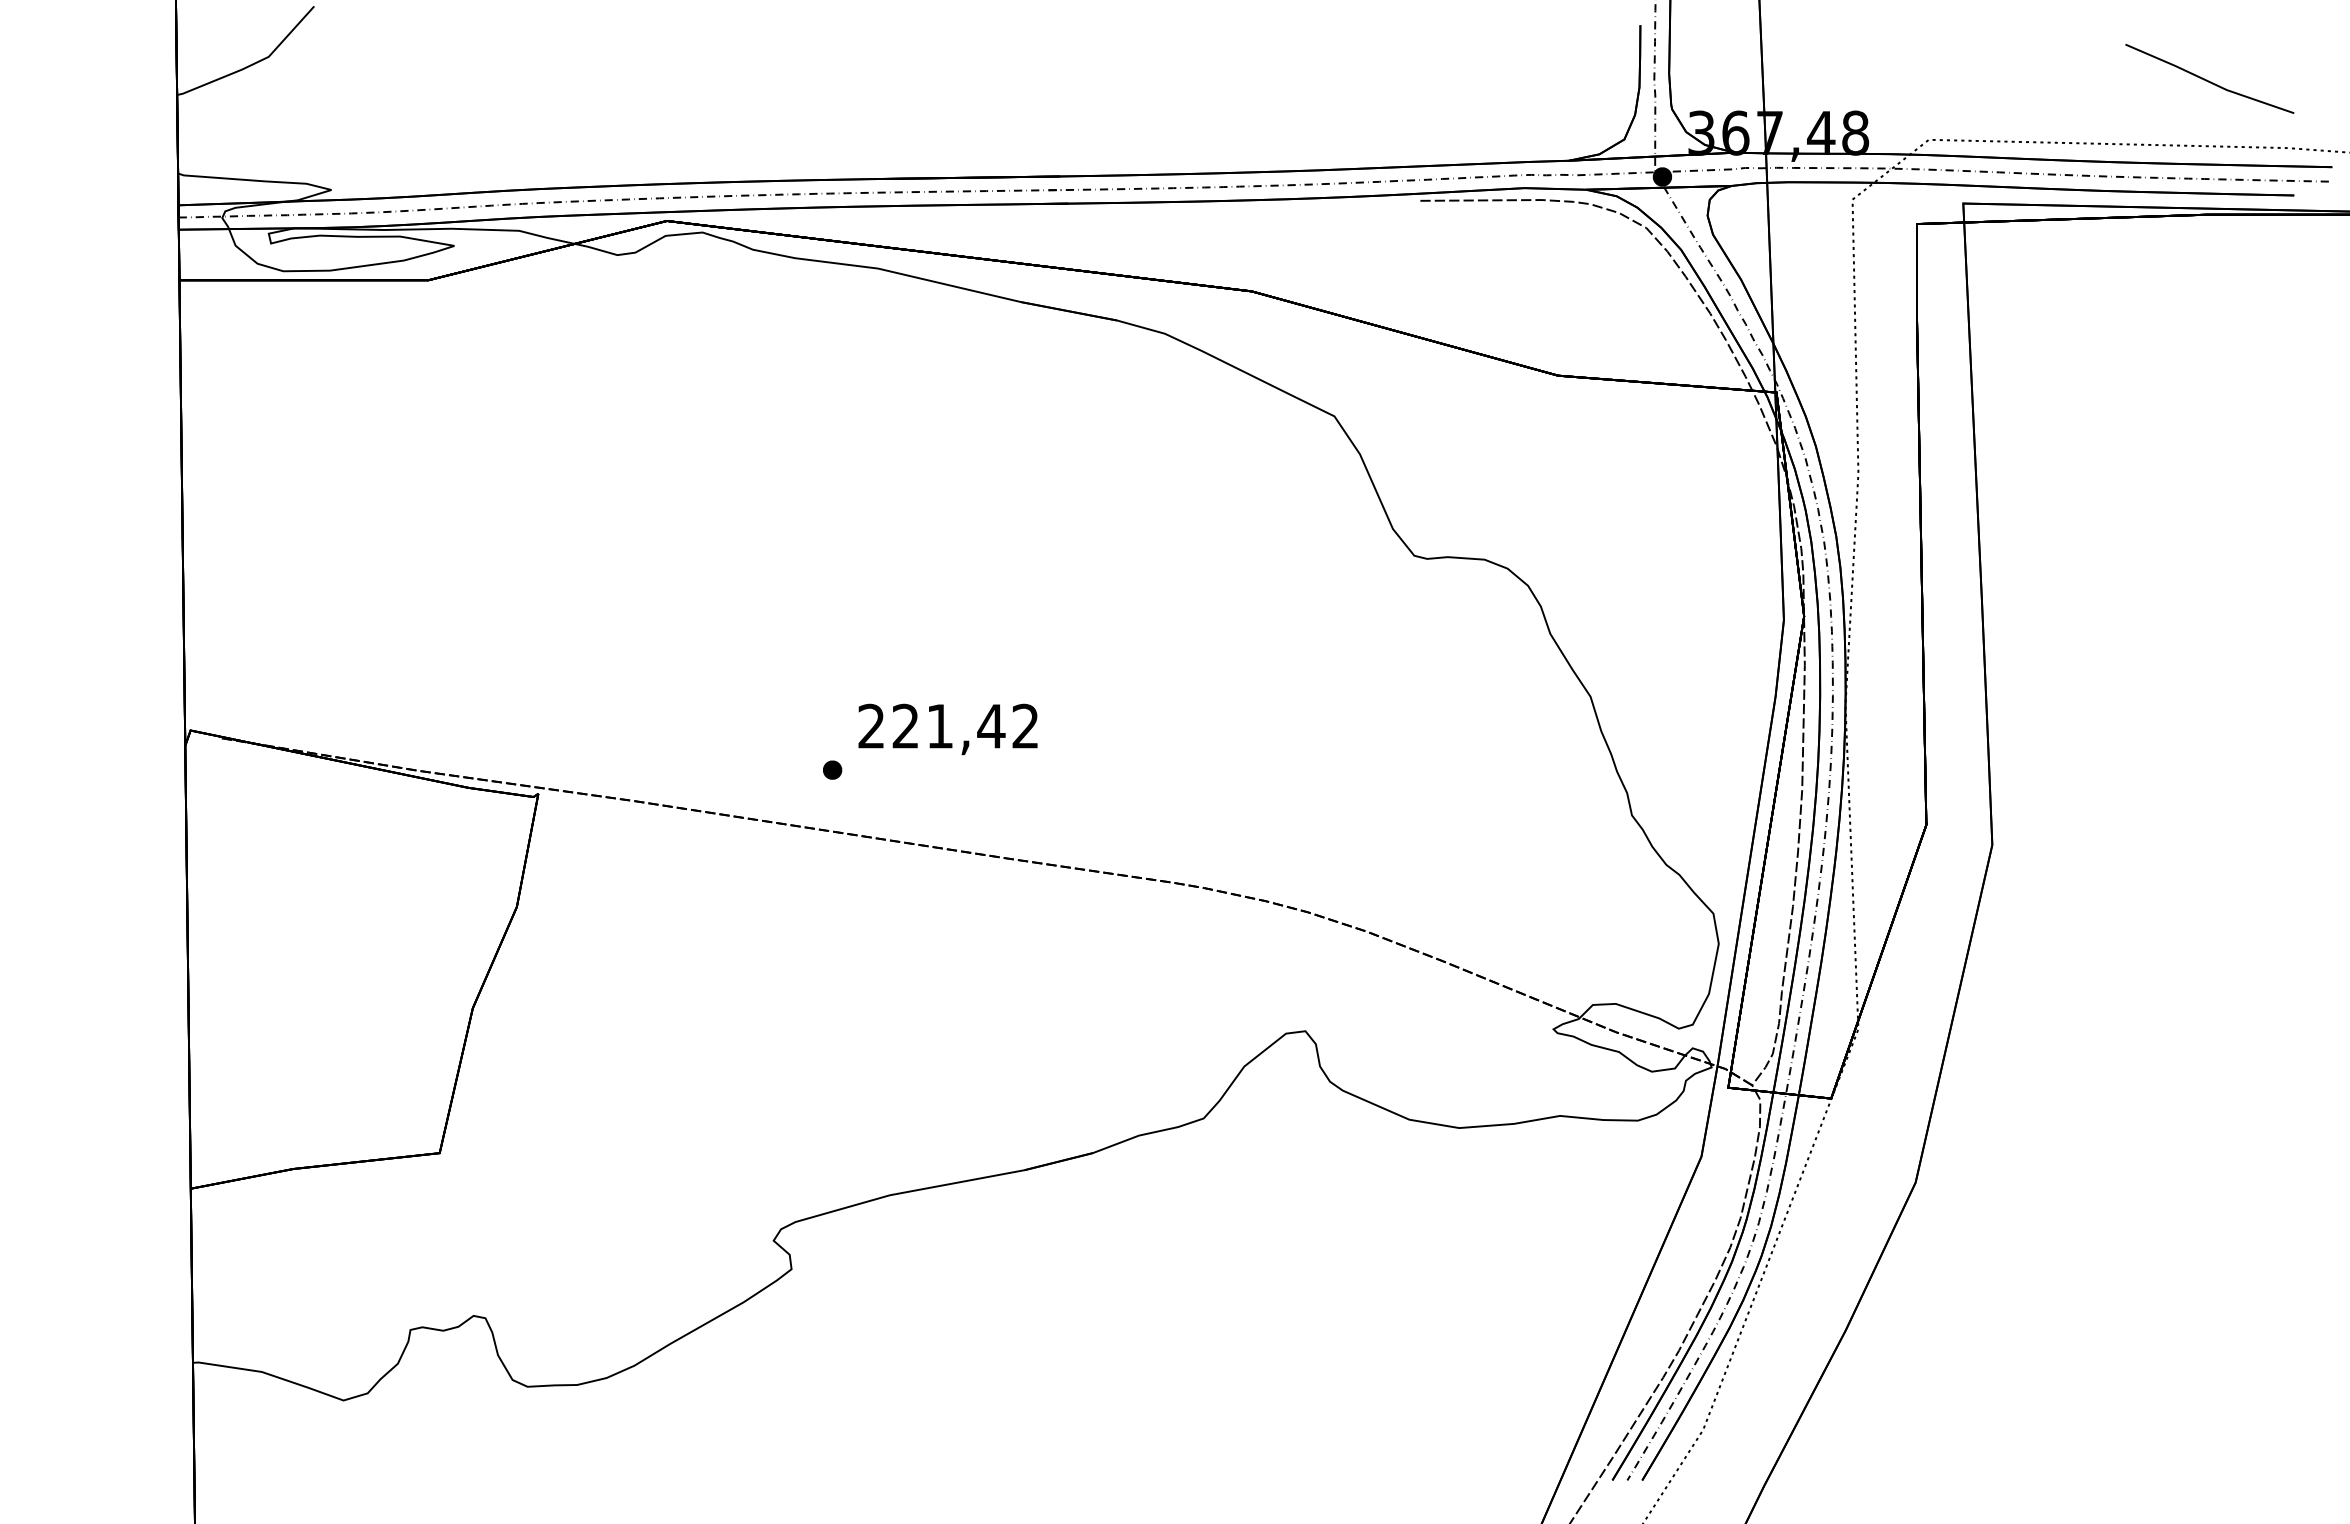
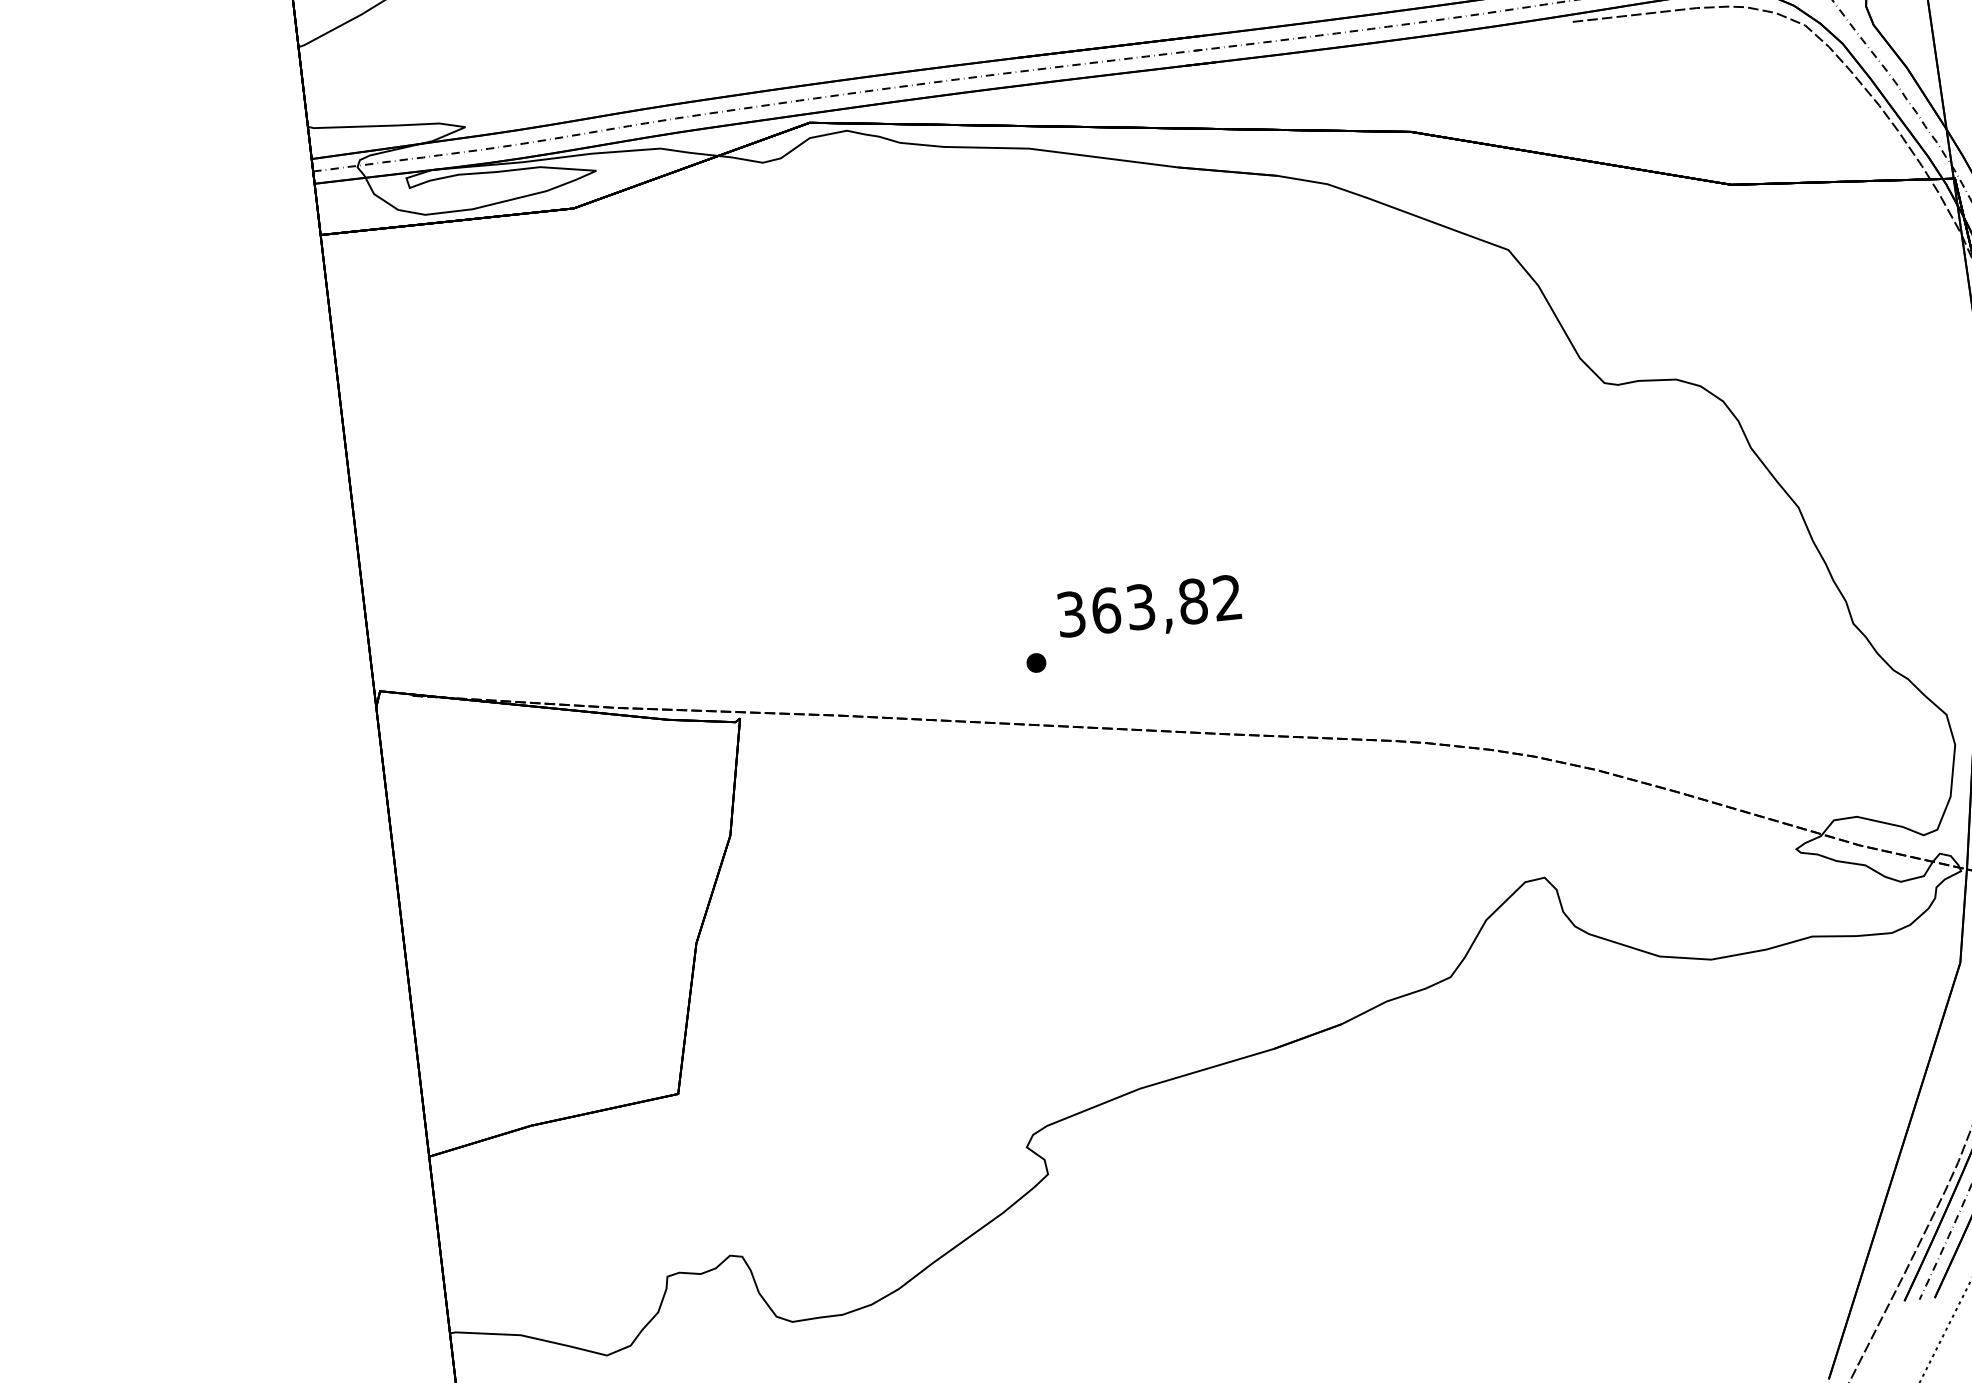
text: (931, 725) -> (1132, 607), 221,42 -> 363,82

